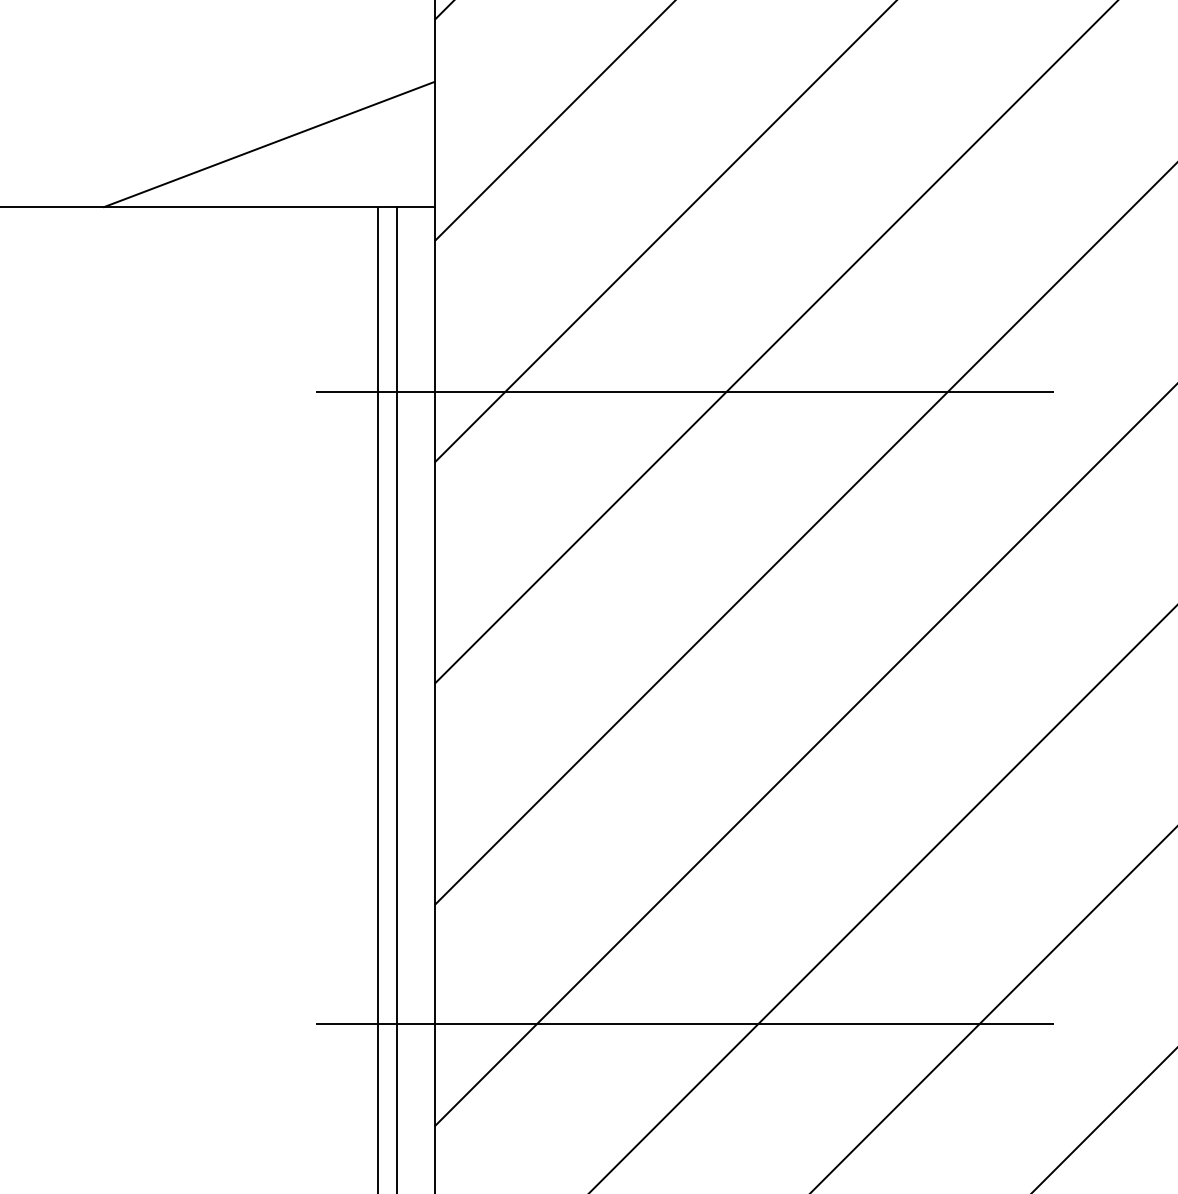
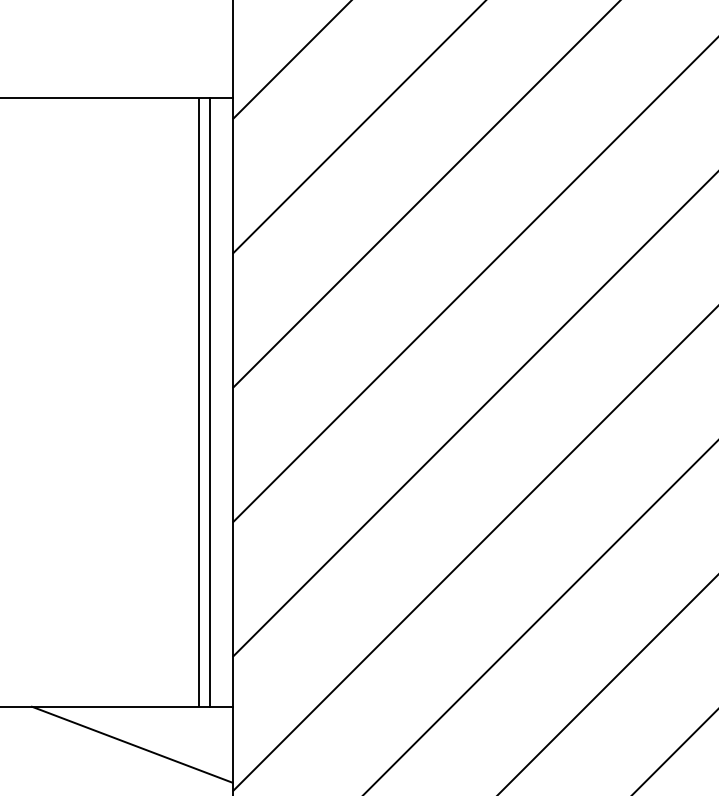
line: (269, 144) -> (132, 60), removed
line: (684, 391) -> (384, 210), removed
line: (684, 1023) -> (384, 594), removed

